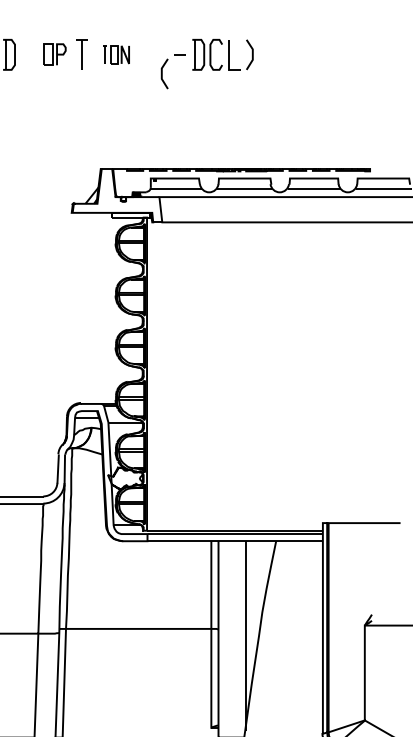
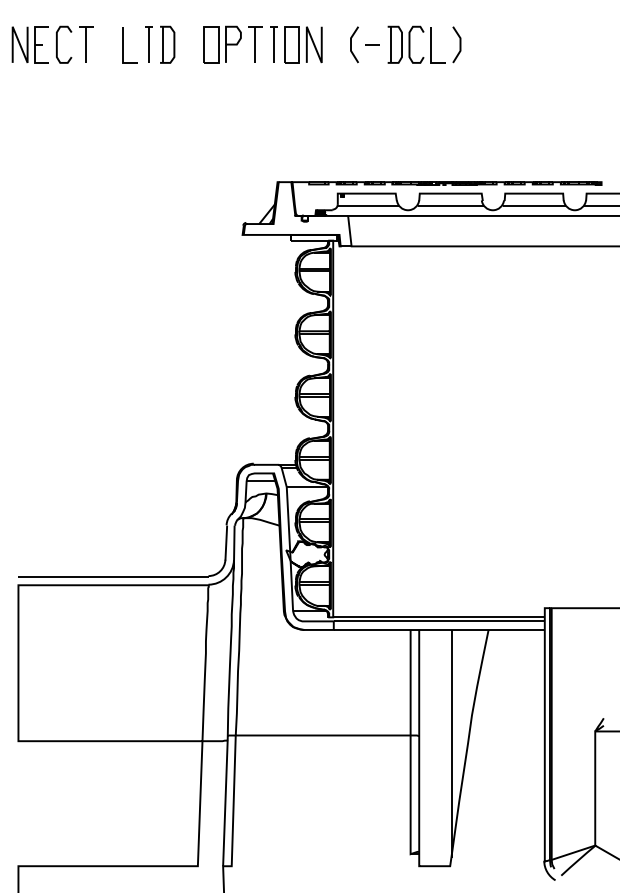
part: (54, 54) -> (222, 44), size x1.43
part: (116, 54) -> (296, 44), size x1.67
line: (162, 73) -> (351, 44), moved

